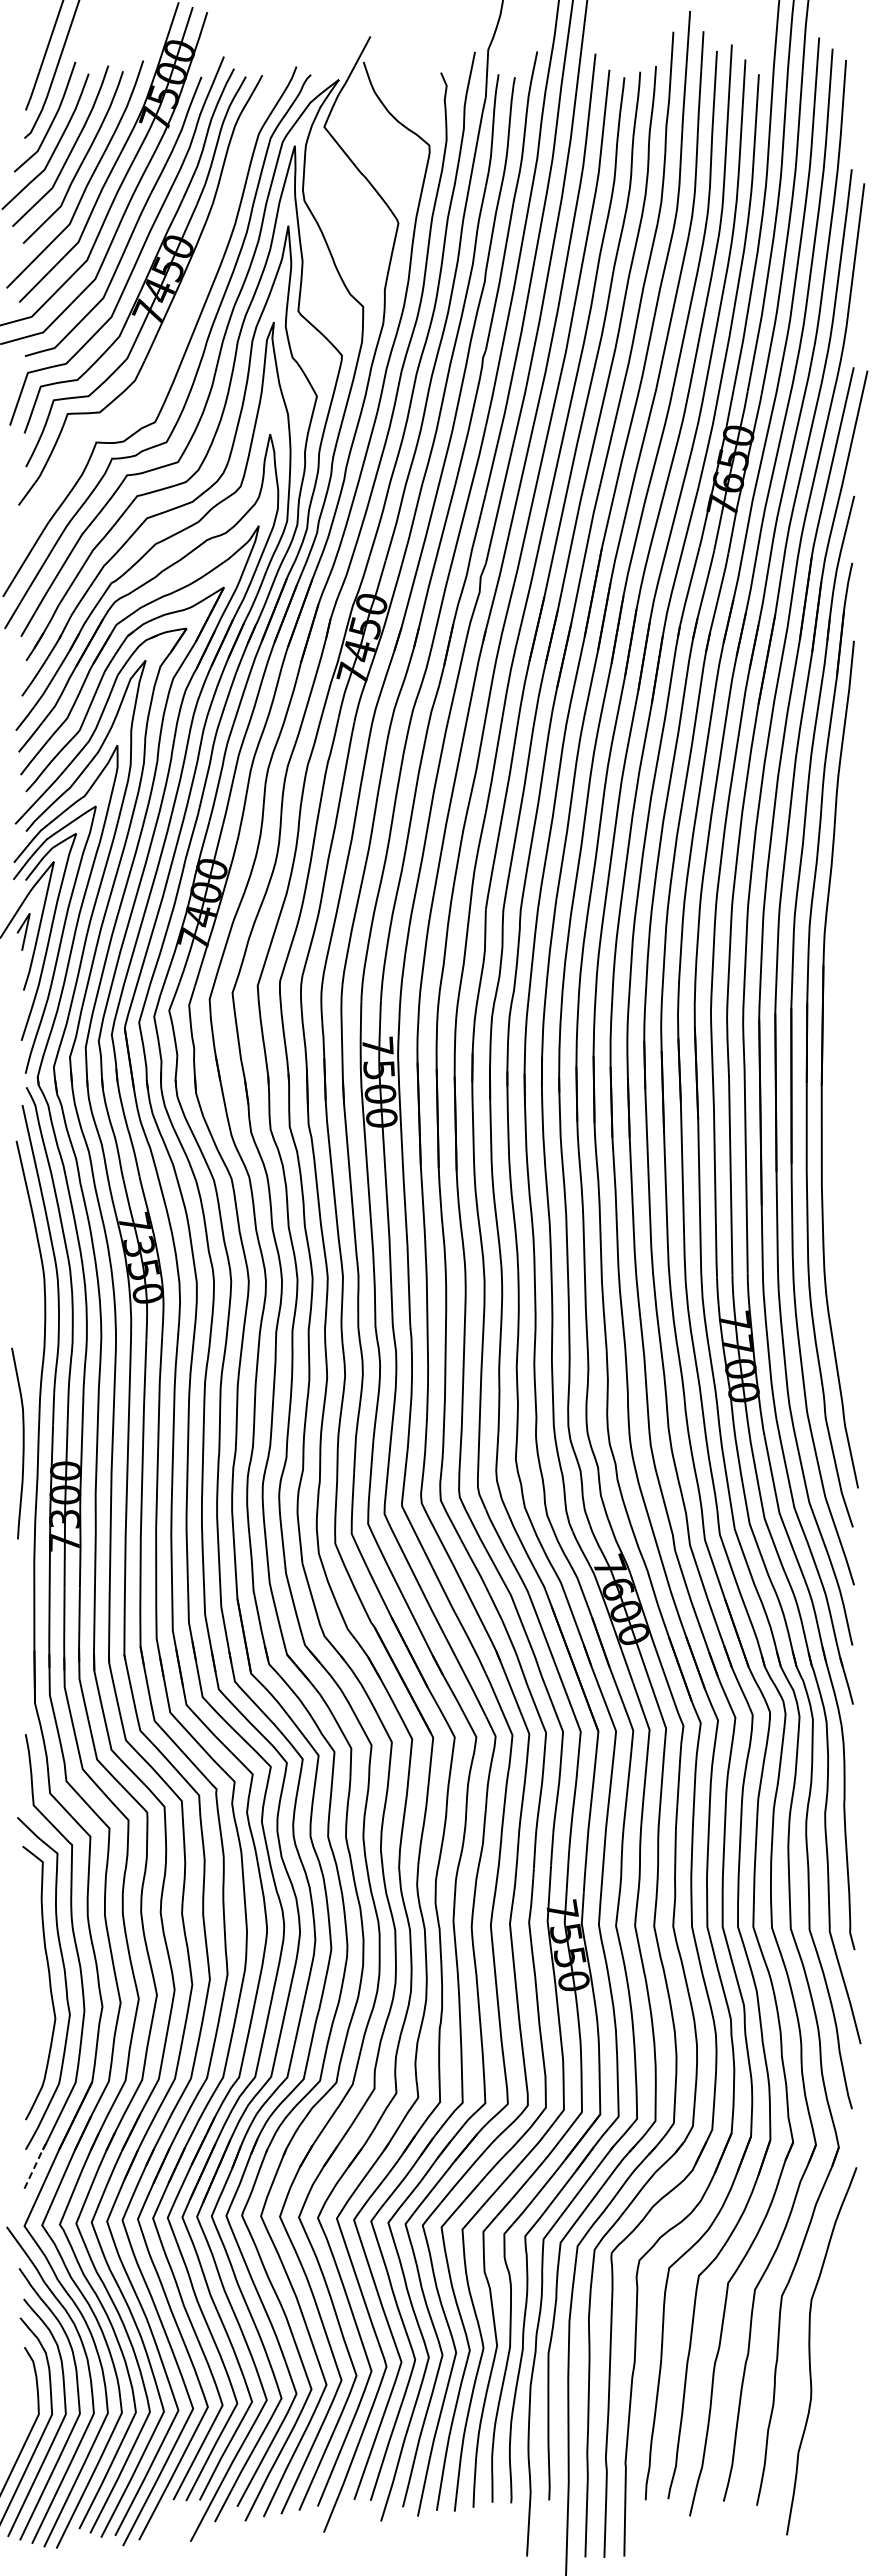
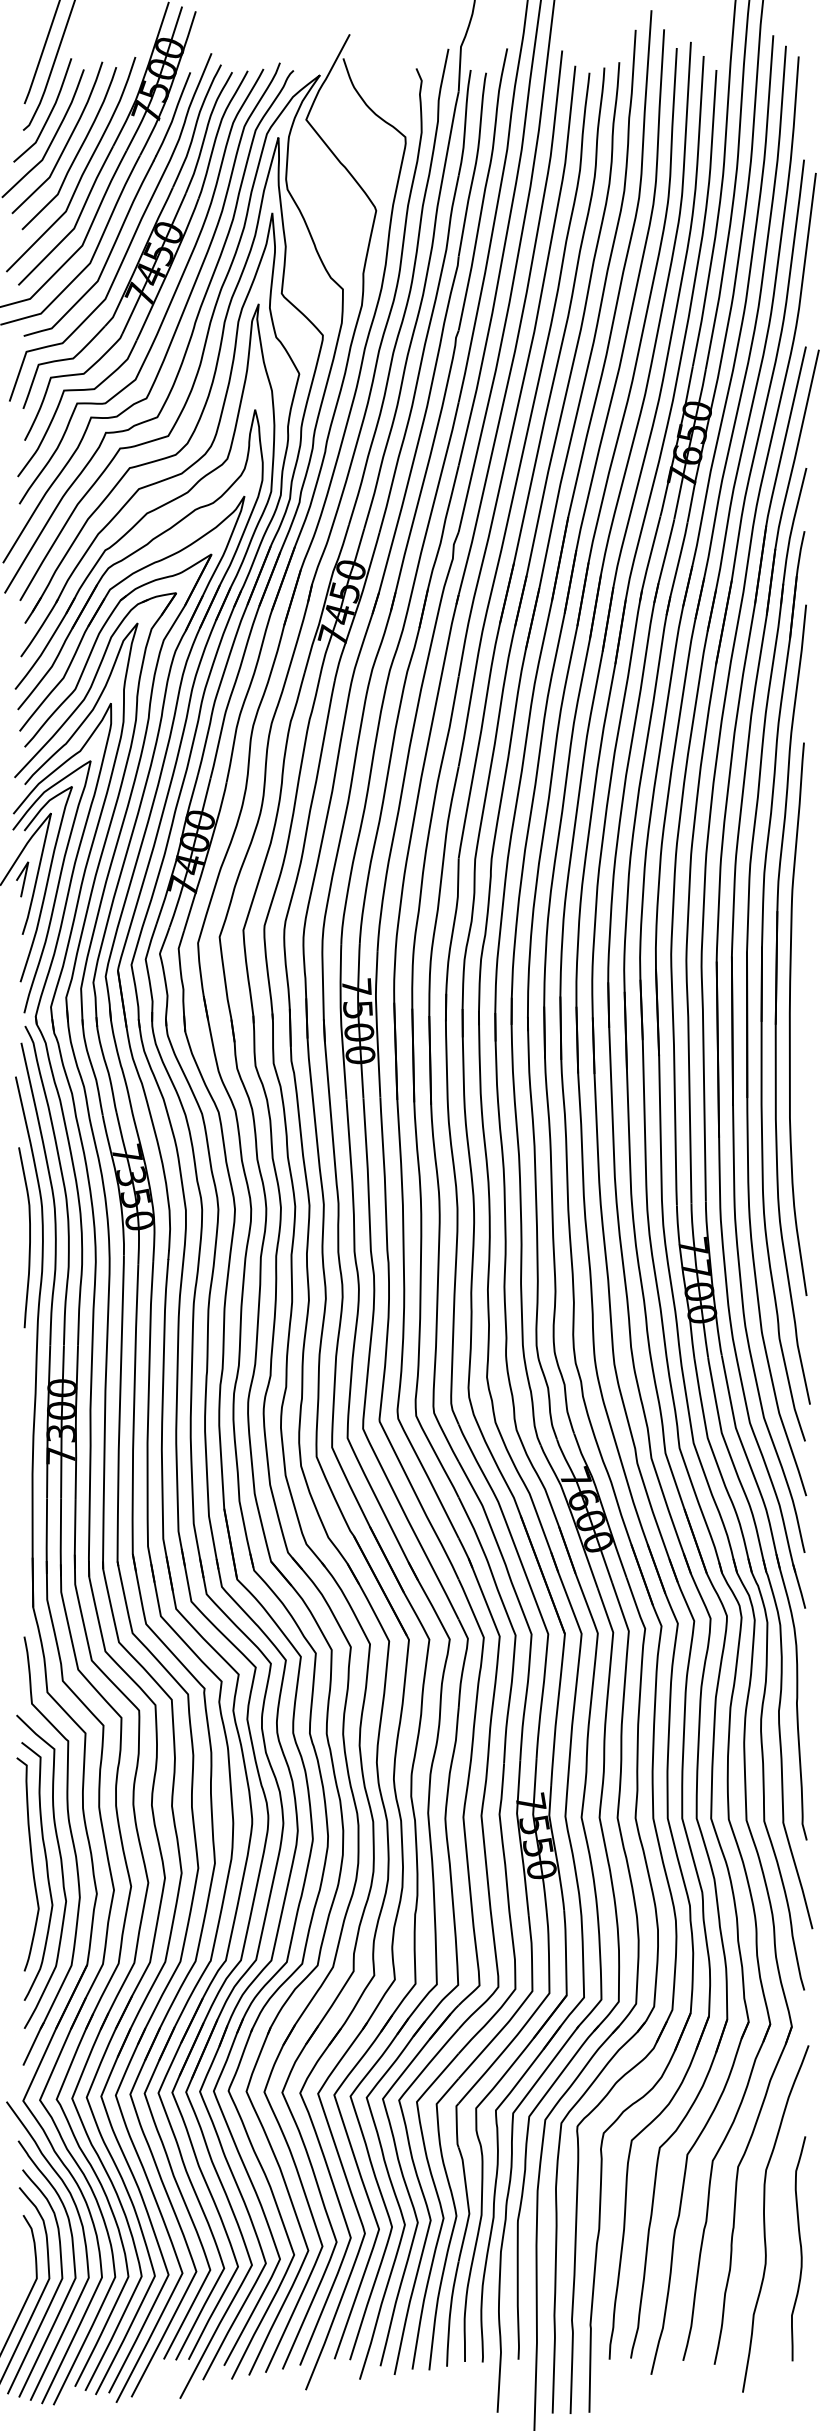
curve: (180, 318) -> (170, 300), added
curve: (837, 1080) -> (790, 1019), added
curve: (22, 1443) -> (28, 1237), moved
curve: (33, 1975) -> (31, 1864), added
line: (35, 2165) -> (33, 2043), dashed -> solid
curve: (847, 2382) -> (800, 2248), added

